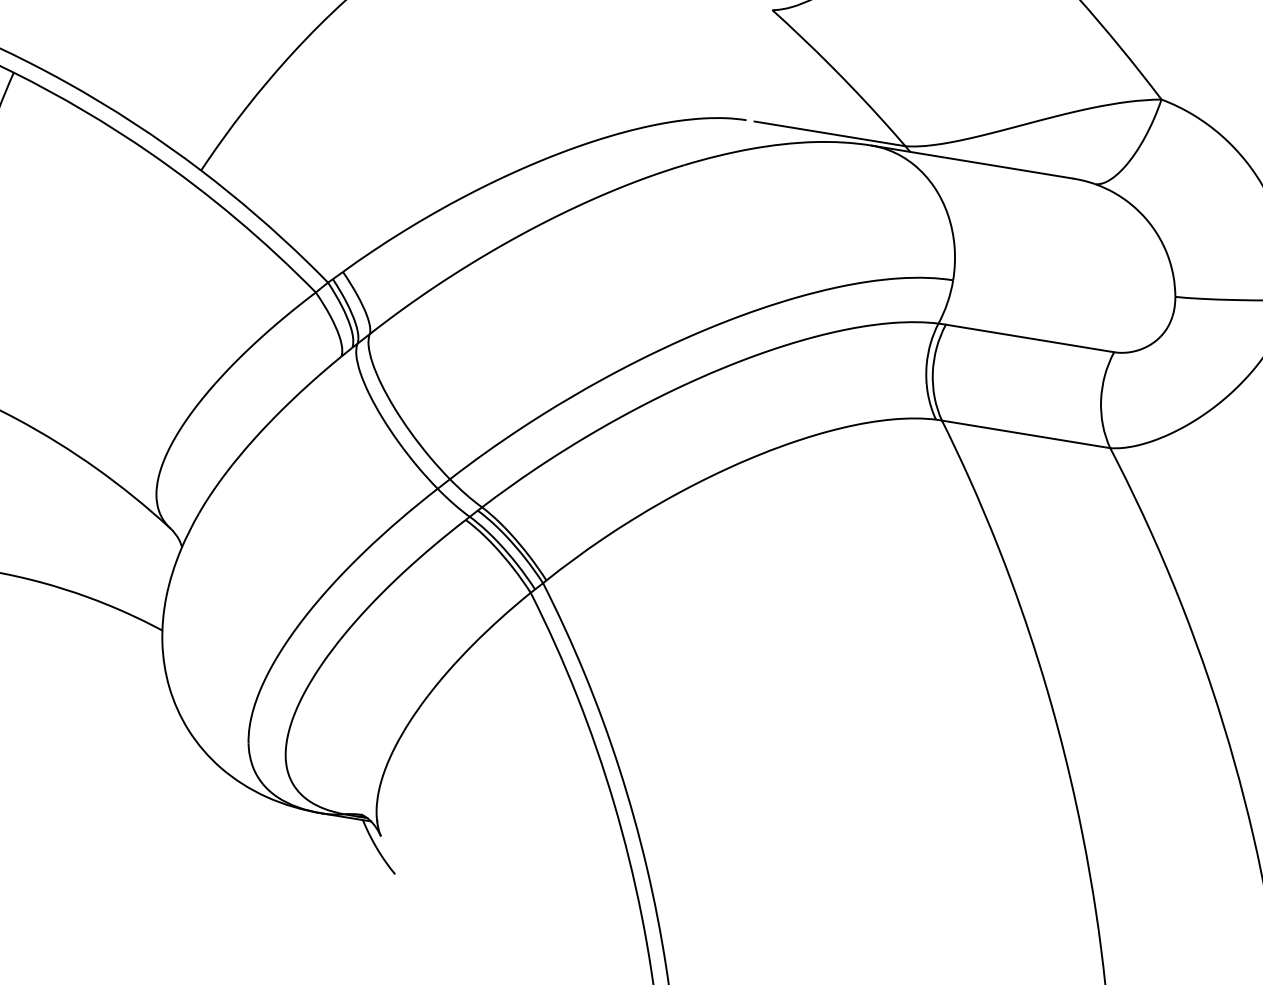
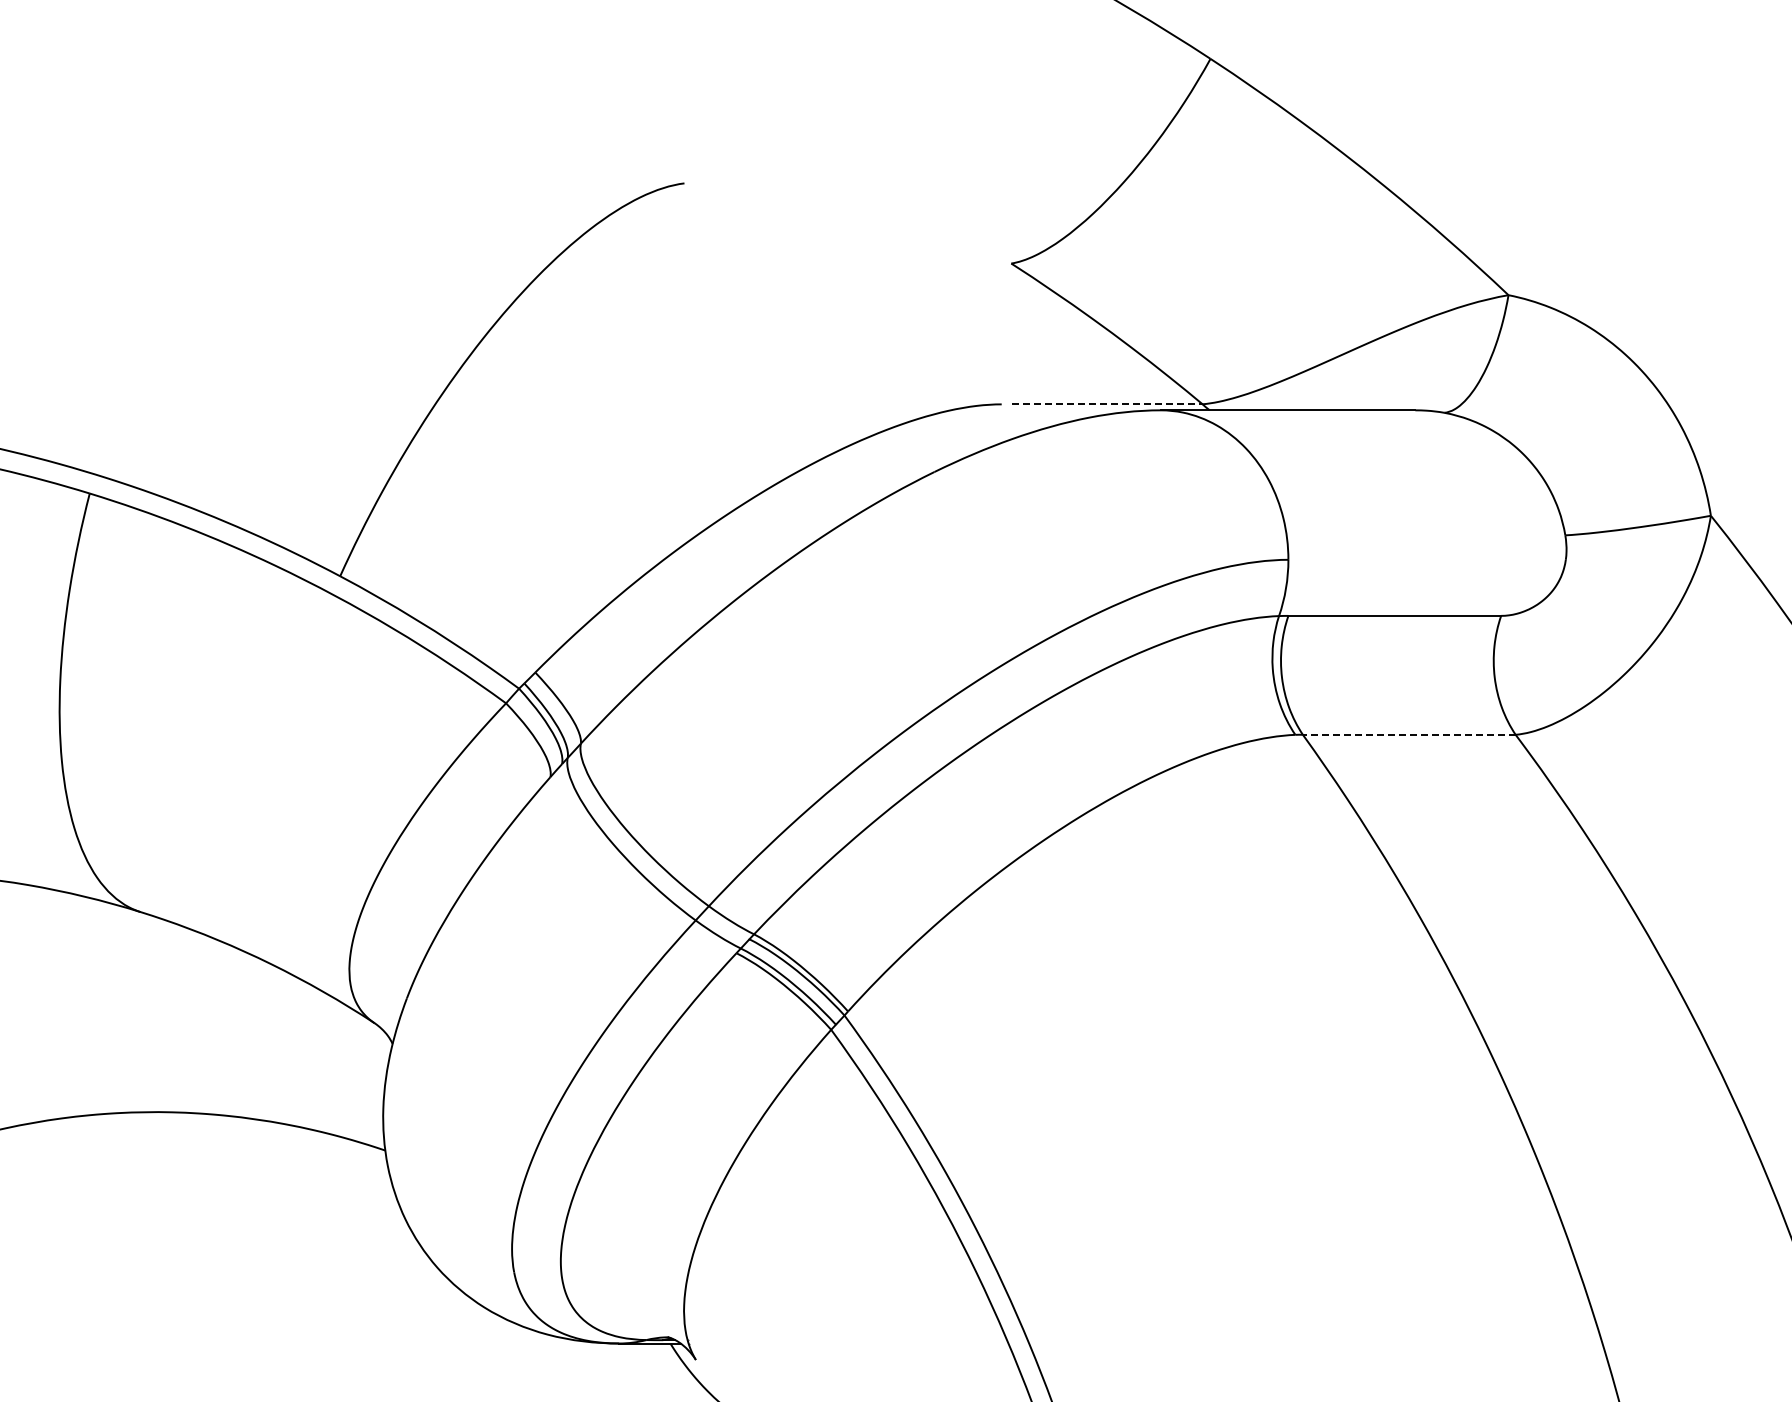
line: (830, 134) -> (1107, 404), solid -> dashed
line: (1025, 434) -> (1408, 734), solid -> dashed

